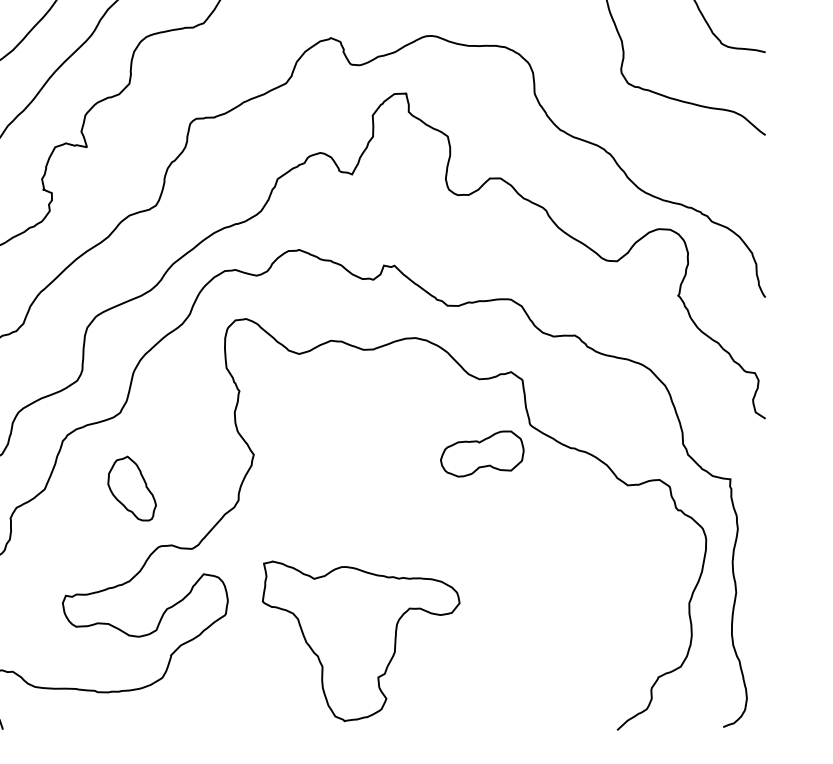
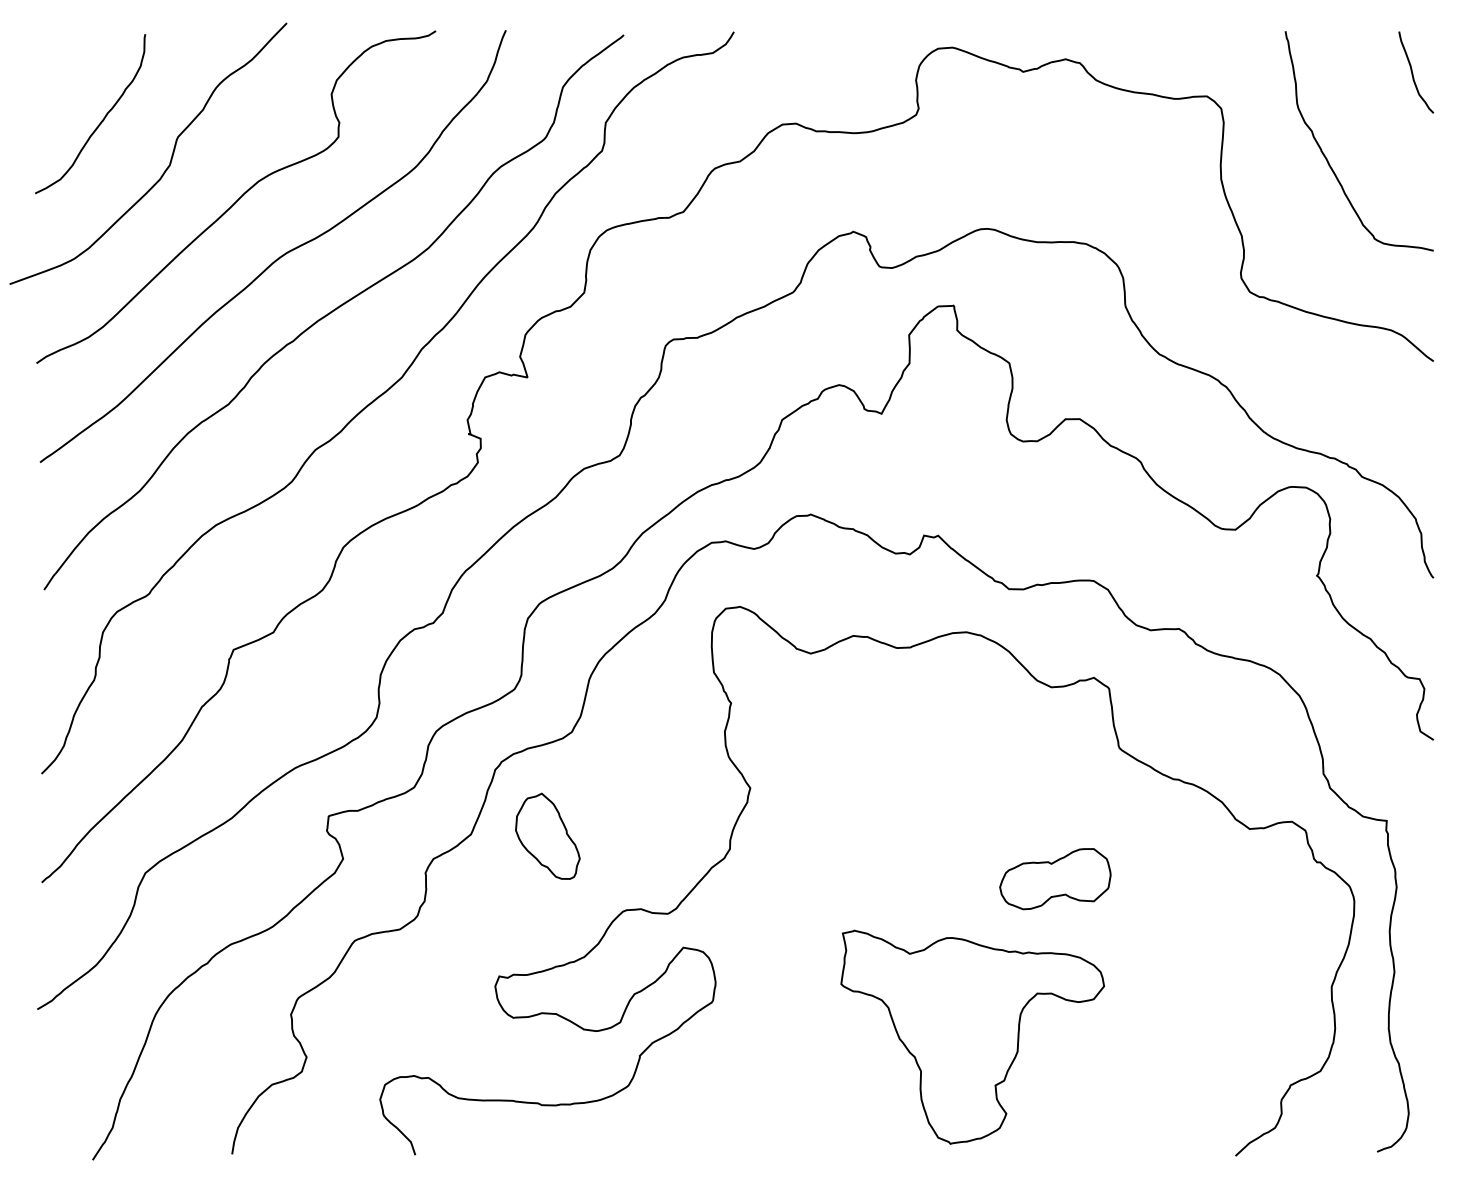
part: (482, 454) -> (1055, 879), moved
part: (131, 487) -> (547, 835), moved
part: (361, 640) -> (972, 1036), moved

